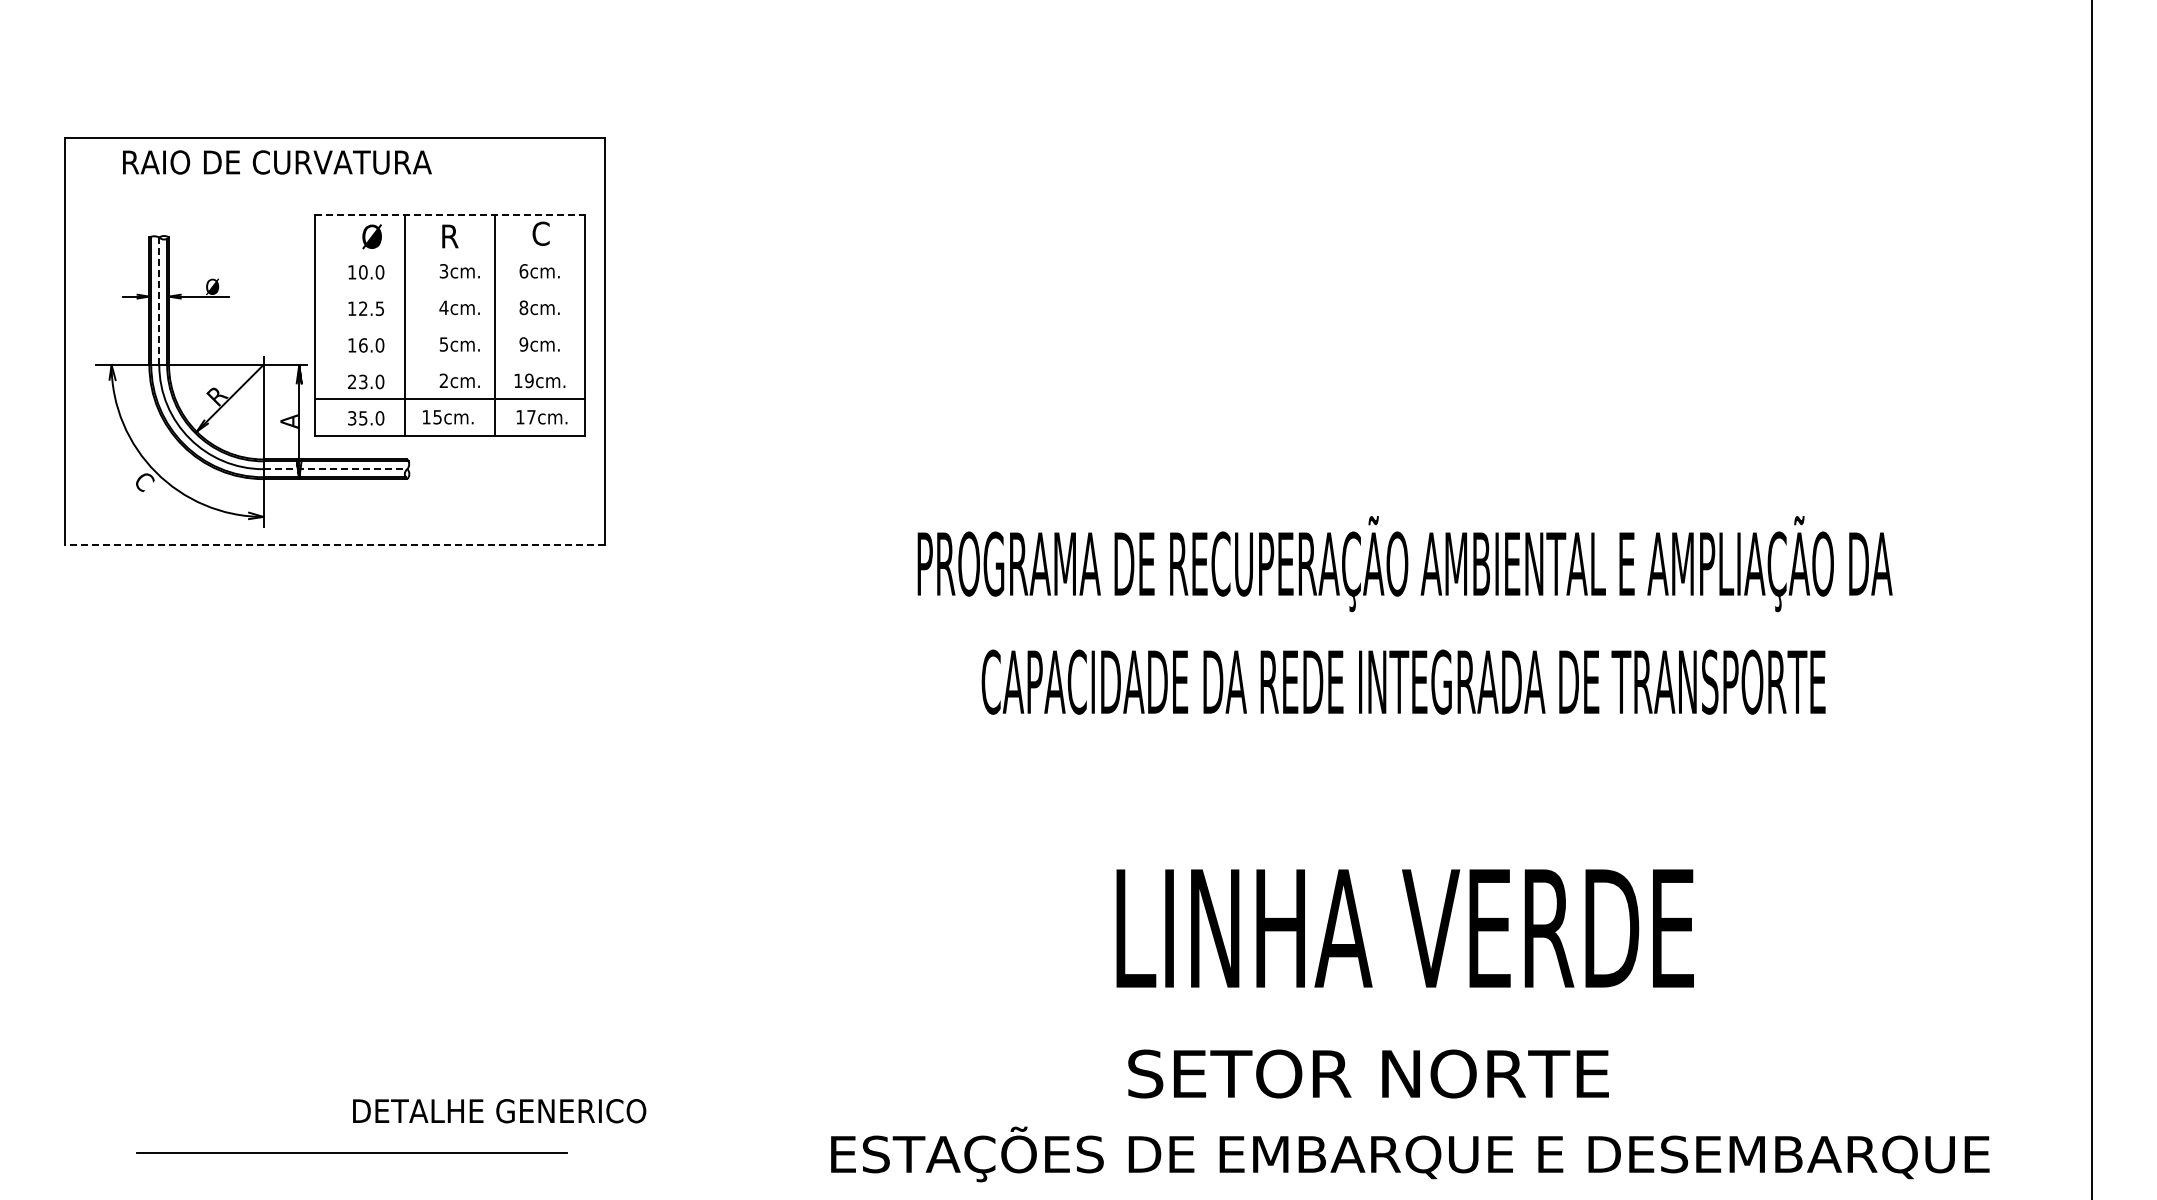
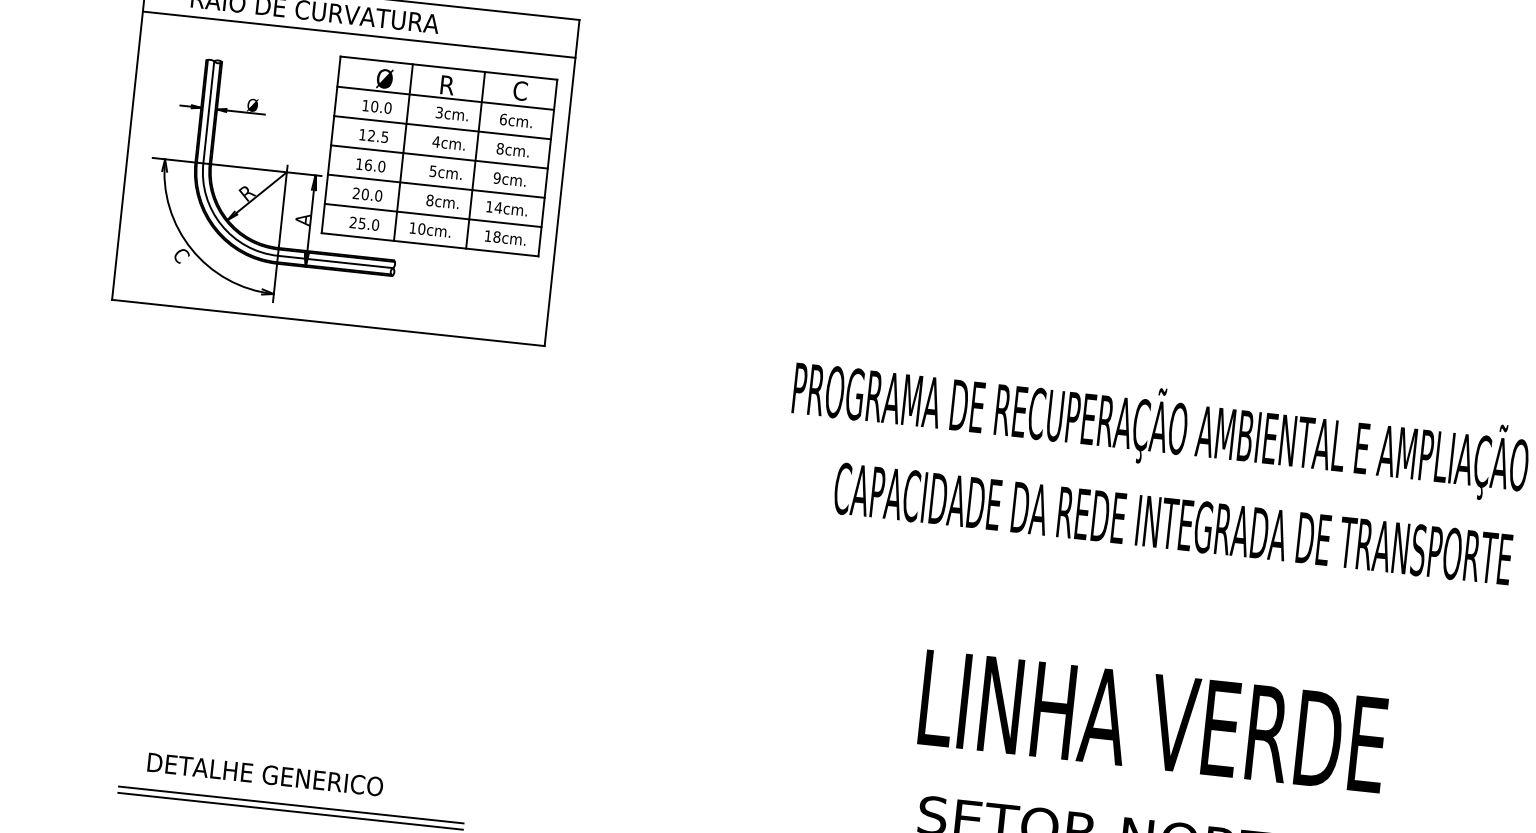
line: (334, 185) -> (359, 34), added
line: (450, 215) -> (449, 68), dashed -> solid
line: (449, 252) -> (445, 98), added
line: (449, 289) -> (442, 127), added
line: (159, 301) -> (208, 112), dashed -> solid
line: (449, 325) -> (439, 156), added
line: (449, 362) -> (436, 186), added
text: (443, 380) -> (429, 200), 2cm. -> 8cm.
text: (528, 380) -> (497, 207), 19cm. -> 14cm.
text: (363, 381) -> (365, 194), 23.0 -> 20.0
text: (437, 417) -> (421, 229), 15cm. -> 10cm.
text: (531, 417) -> (497, 237), 17cm. -> 18cm.
text: (352, 418) -> (353, 222), 35.0 -> 25.0
line: (335, 469) -> (335, 262), dashed -> solid
line: (334, 545) -> (328, 323), dashed -> solid
text: (499, 1111) -> (265, 774), moved
line: (352, 1145) -> (291, 805), added

